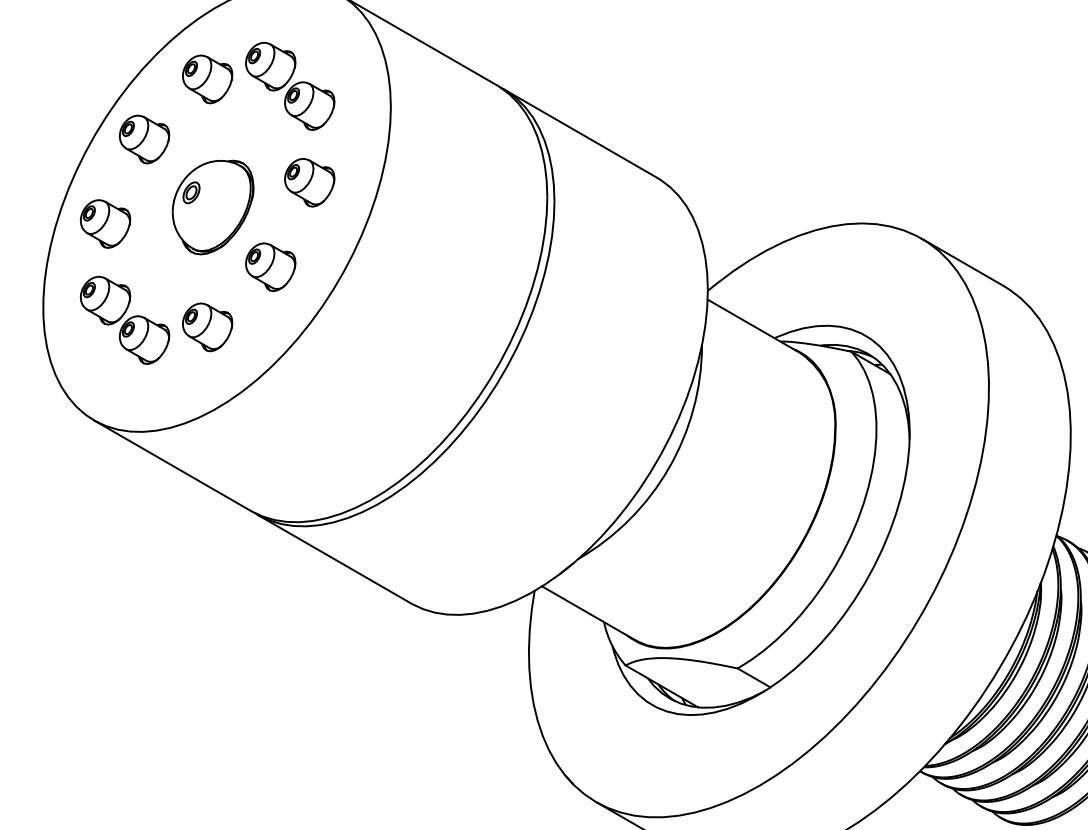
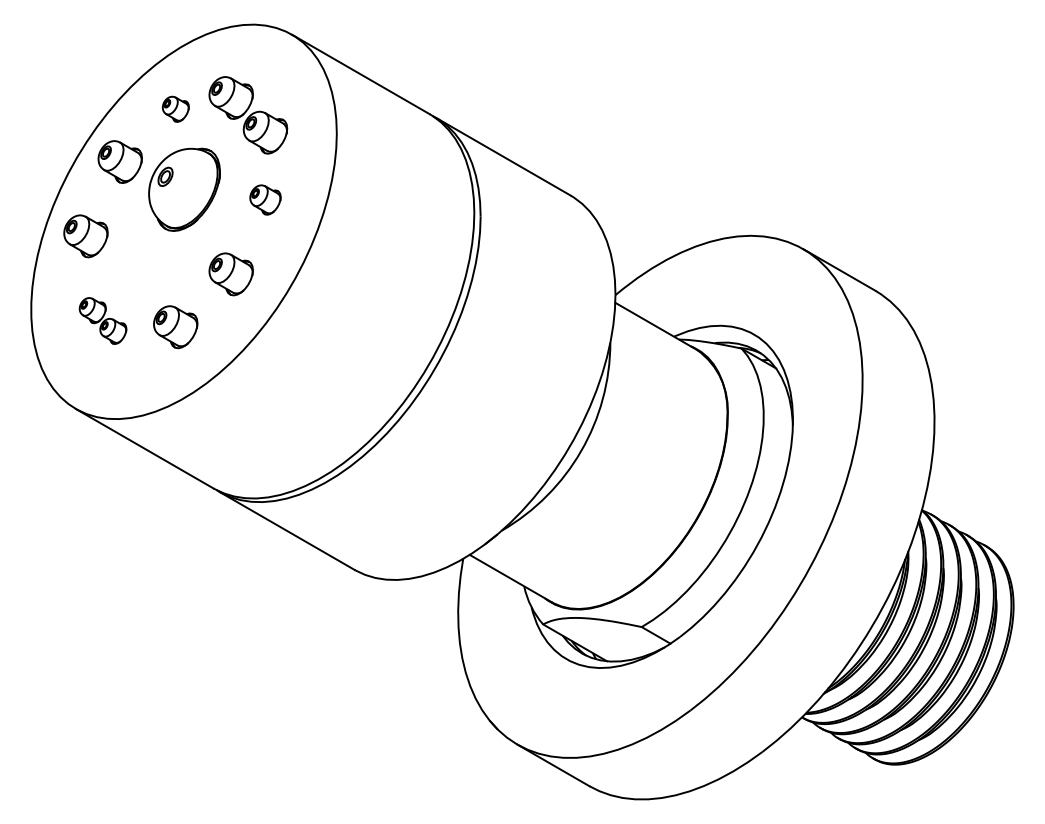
part: (207, 79) -> (175, 109), size x0.6
part: (309, 182) -> (265, 199), size x0.7
part: (213, 207) -> (184, 189), moved
part: (124, 319) -> (102, 320), size x0.6

